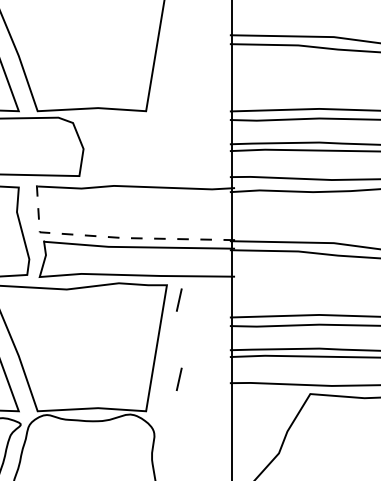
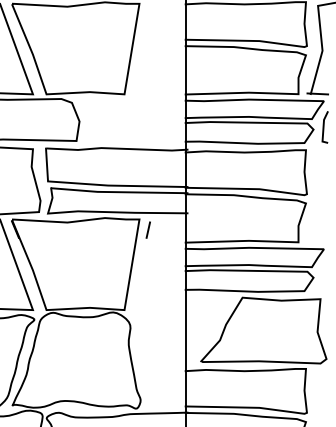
line: (114, 237) -> (101, 185), dashed -> solid
line: (178, 378) -> (147, 286), removed

